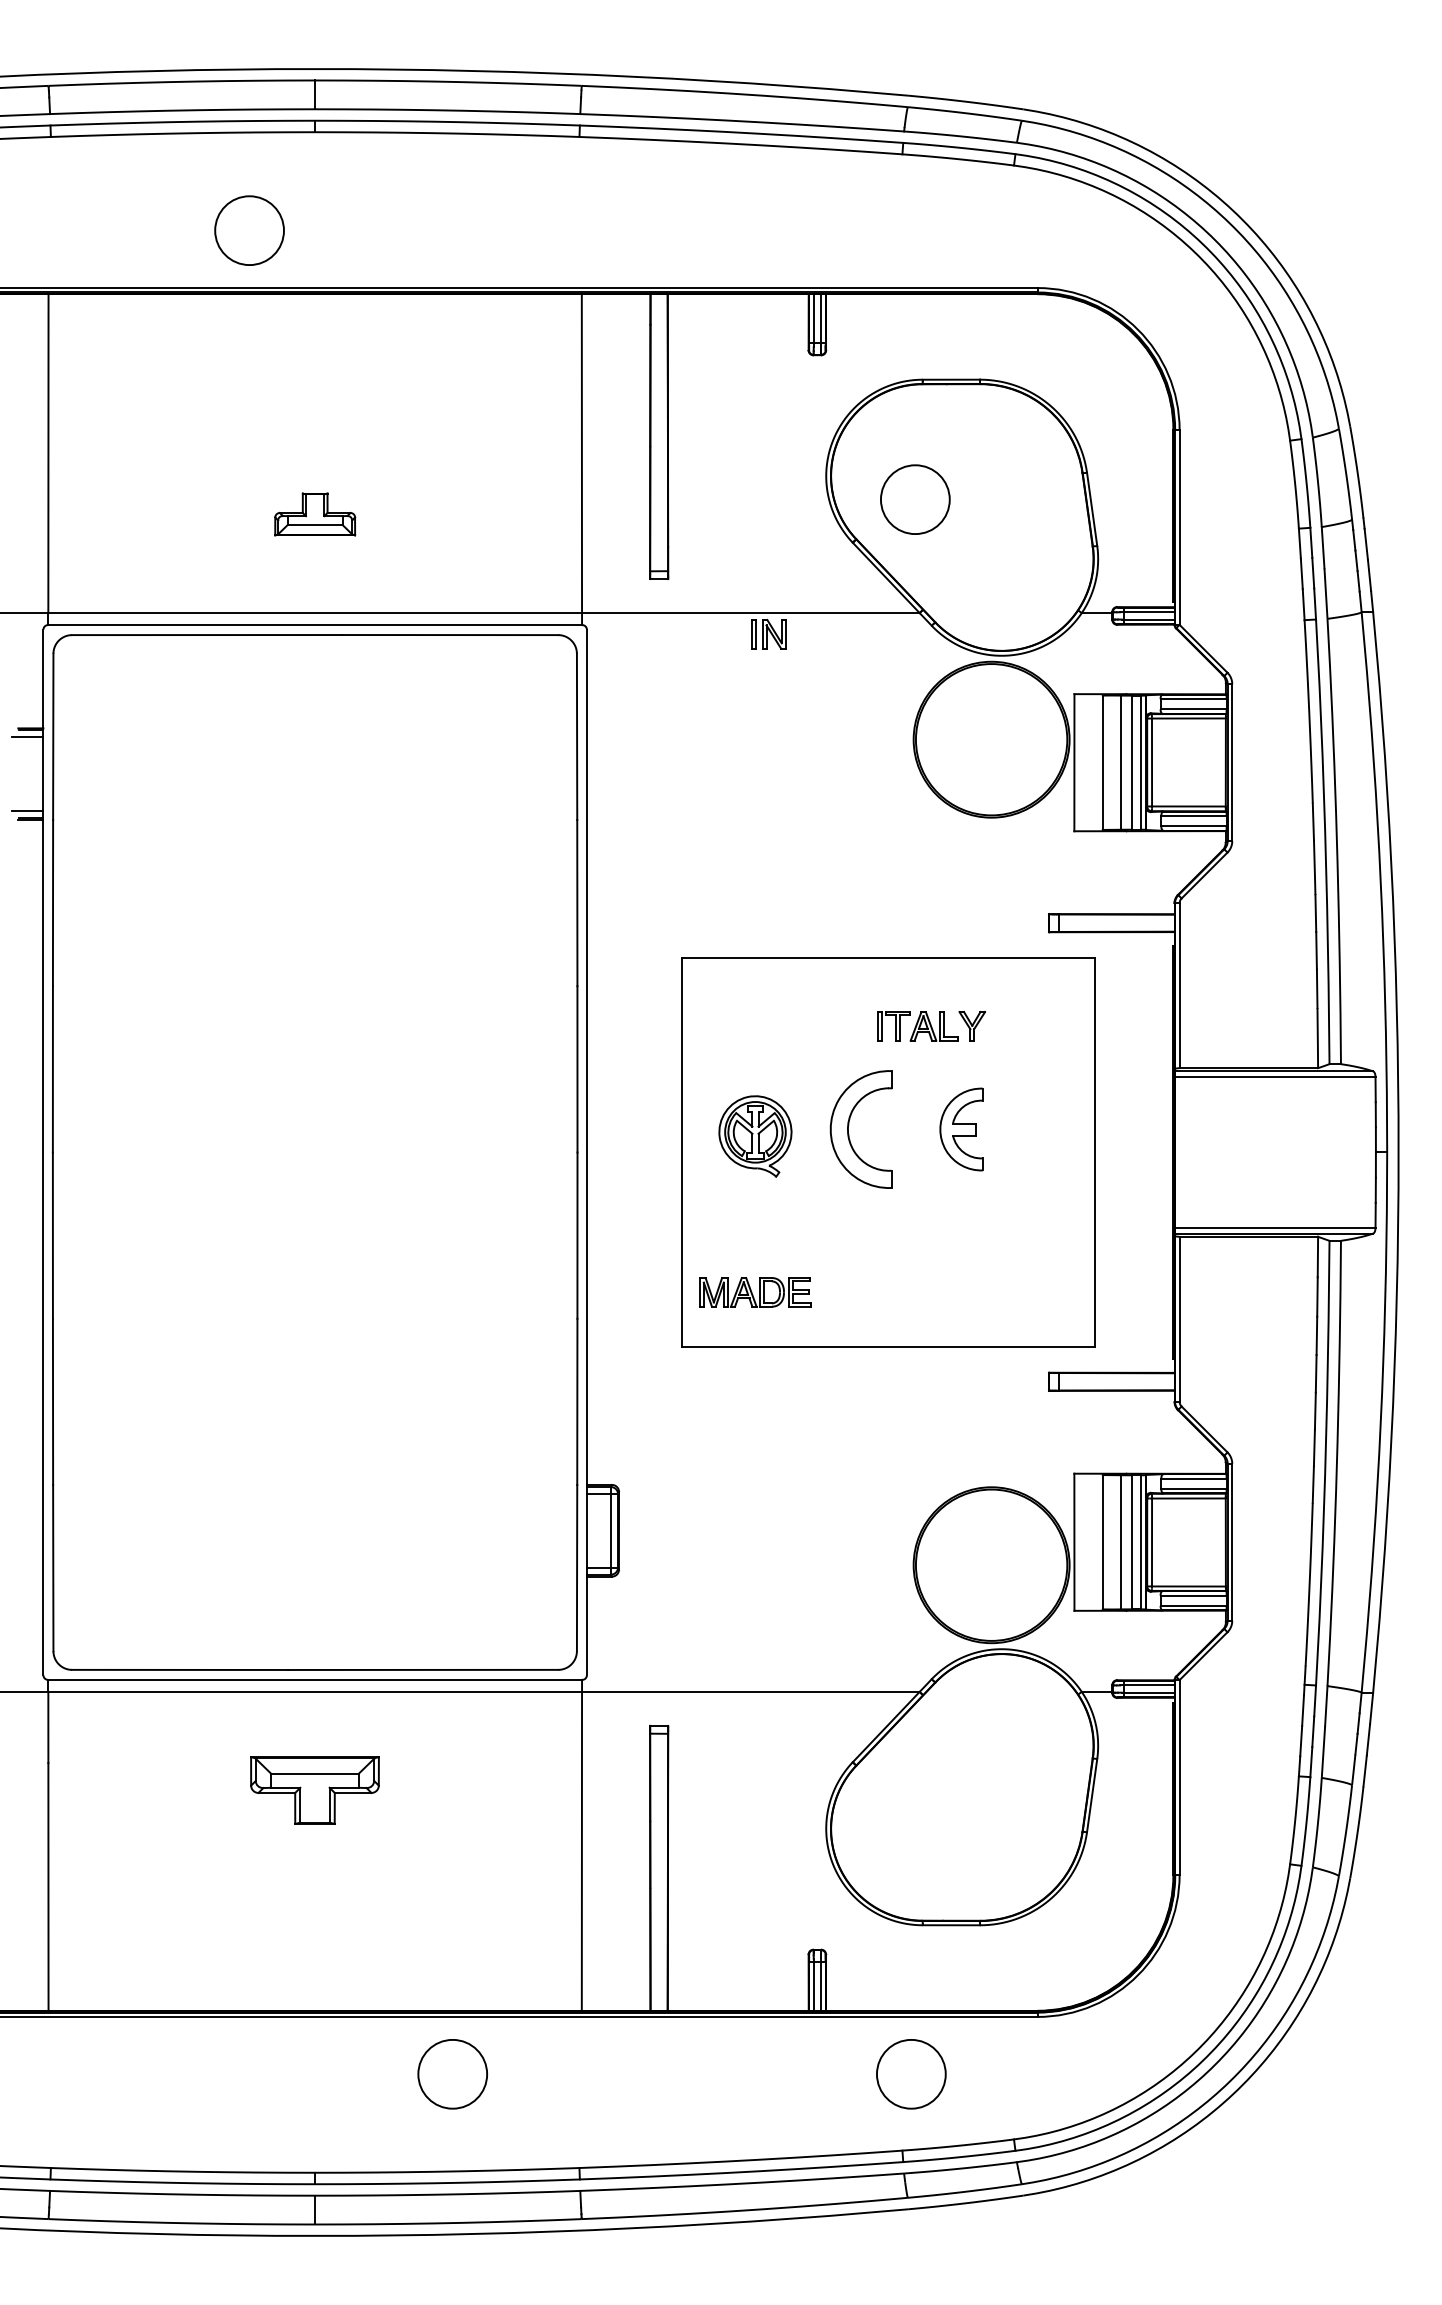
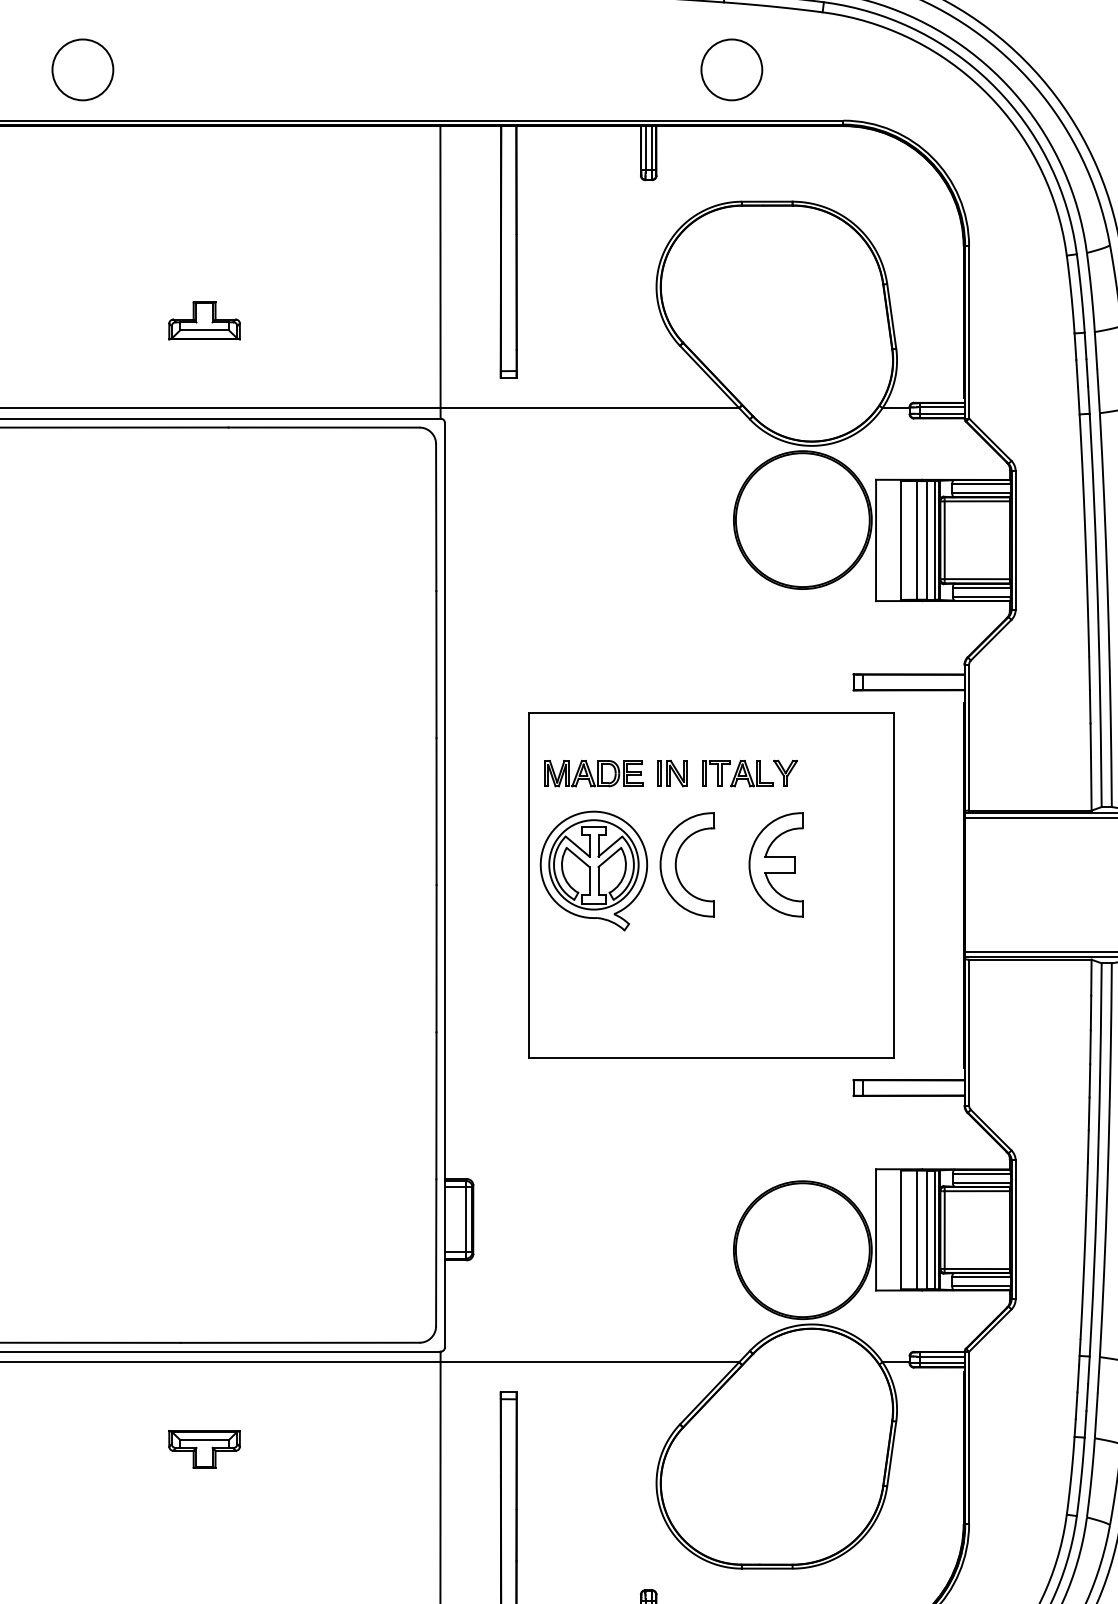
circle: (249, 230) -> (82, 69), moved
circle: (915, 499) -> (731, 69), moved
part: (768, 634) -> (671, 773), moved
part: (961, 1129) -> (776, 864), size x1.43
part: (755, 1136) -> (594, 871), size x1.67
part: (755, 1292) -> (594, 773), moved
part: (315, 1790) -> (204, 1449), size x0.62

